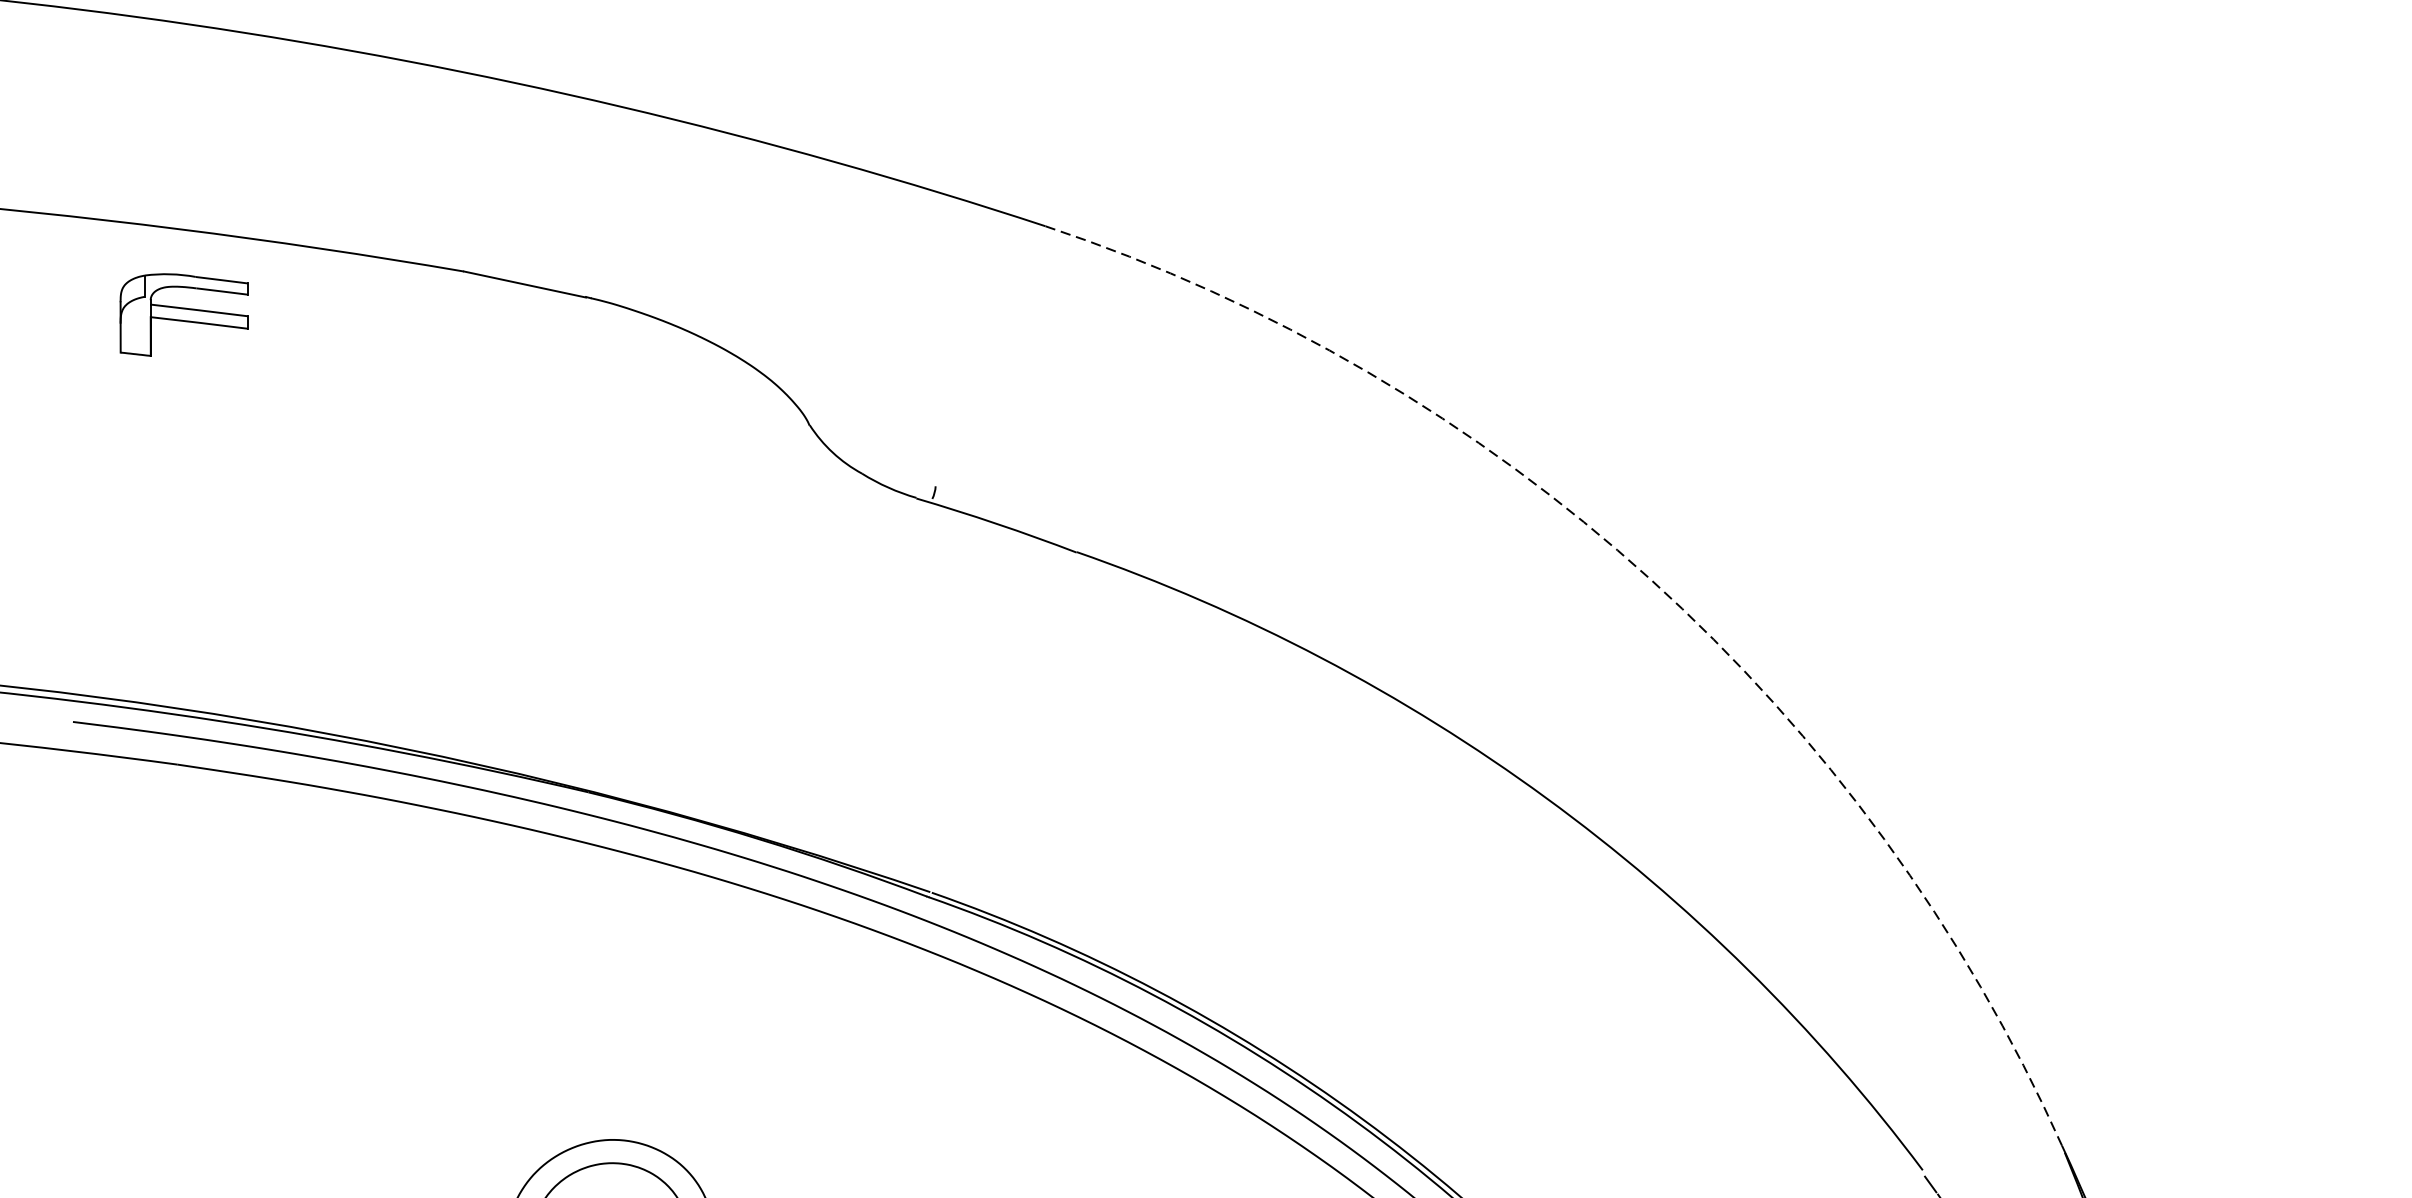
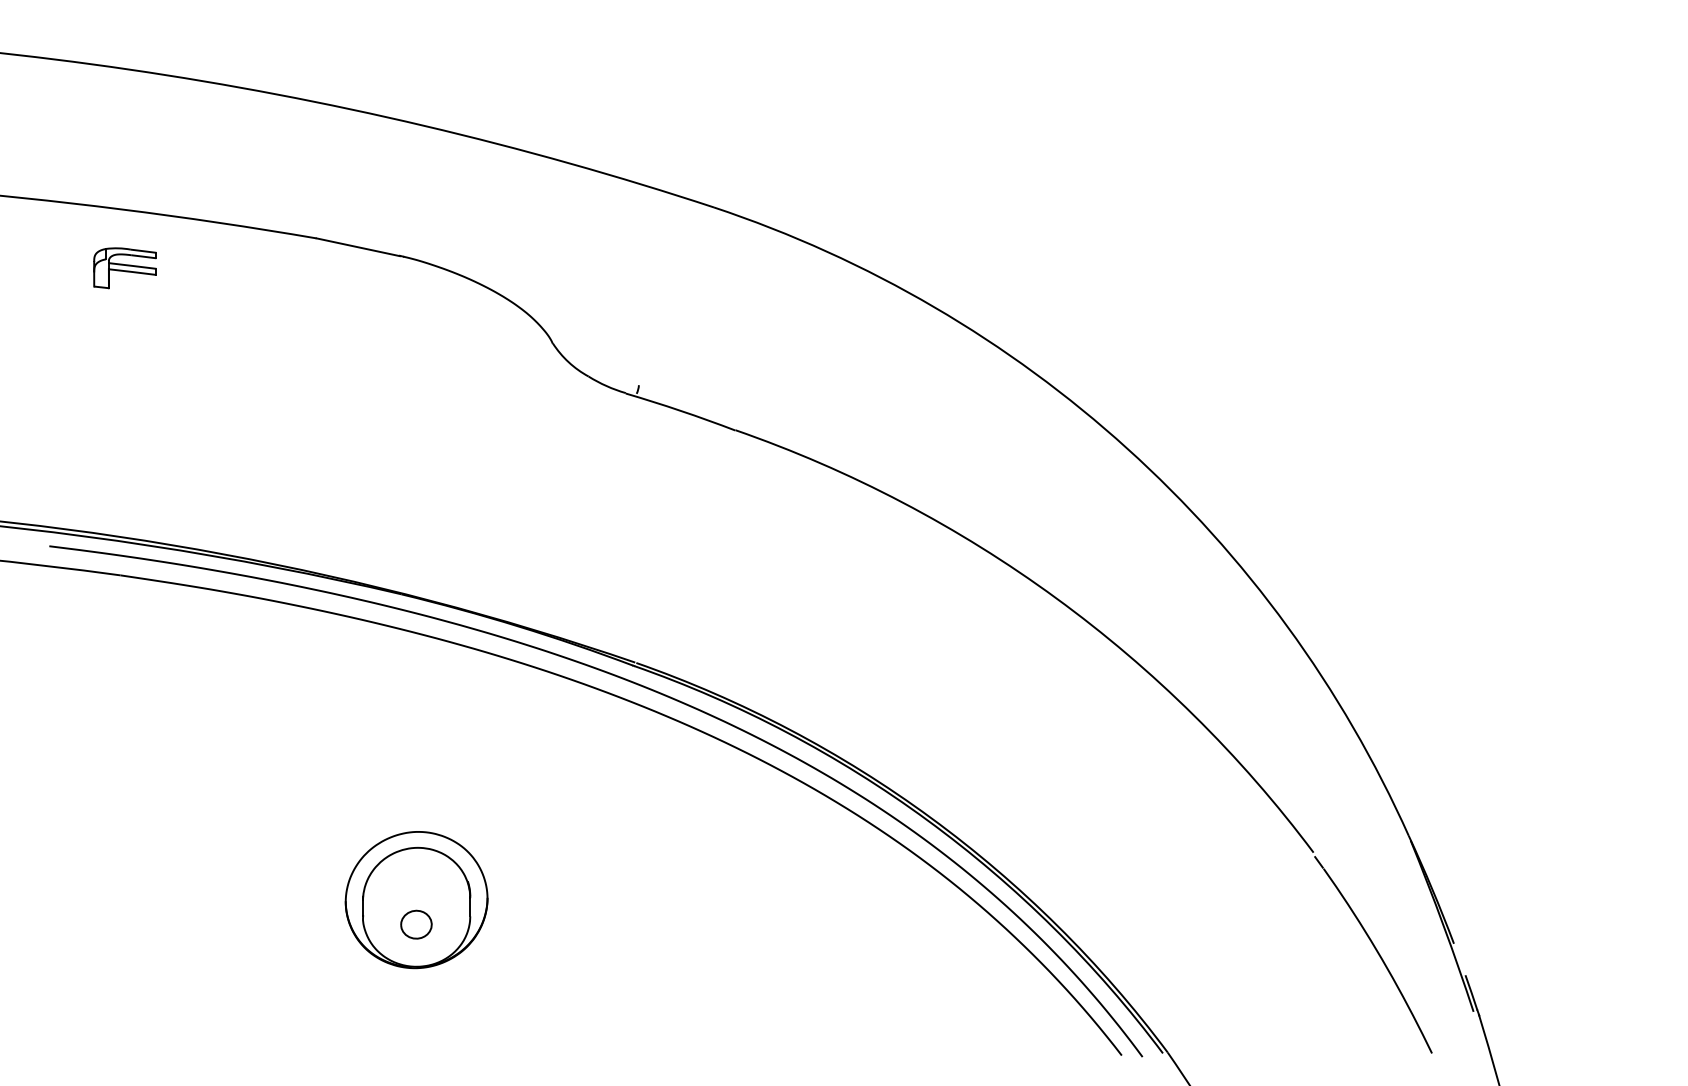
part: (182, 315) -> (124, 268), size x0.71
arc: (1650, 578) -> (1127, 448), dashed -> solid

